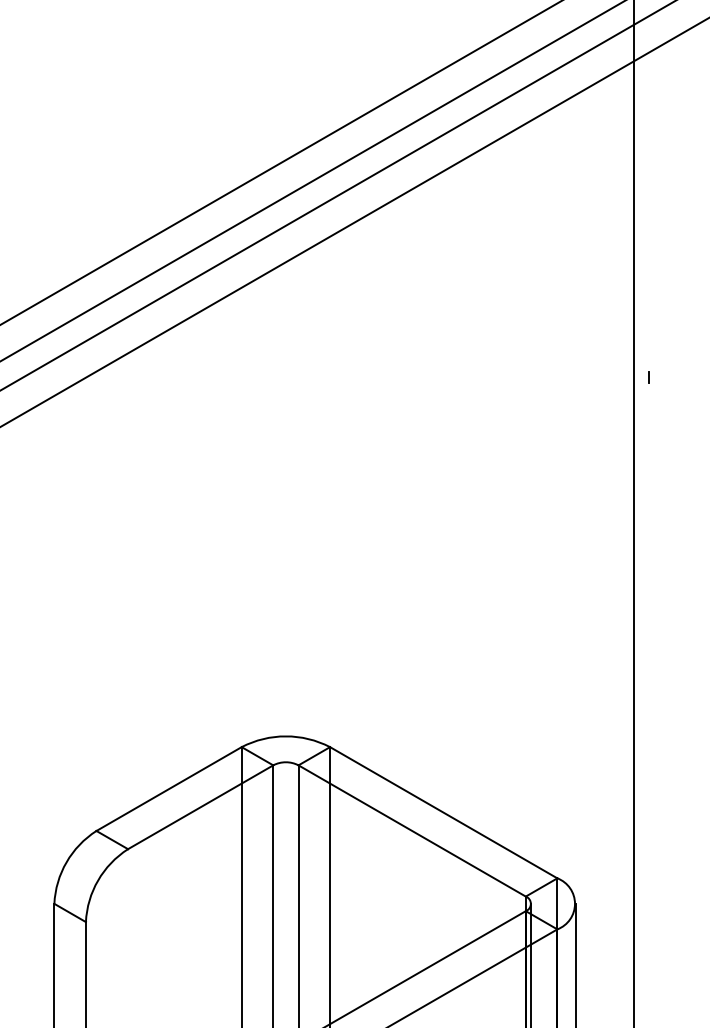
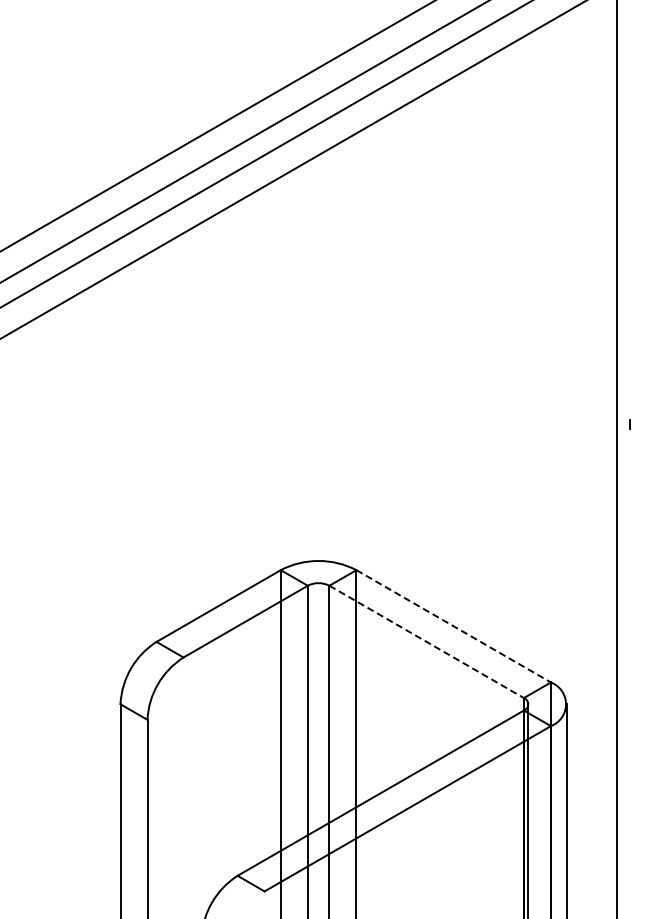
line: (649, 377) -> (629, 424), moved
line: (444, 812) -> (454, 626), solid -> dashed
line: (413, 831) -> (427, 642), solid -> dashed

